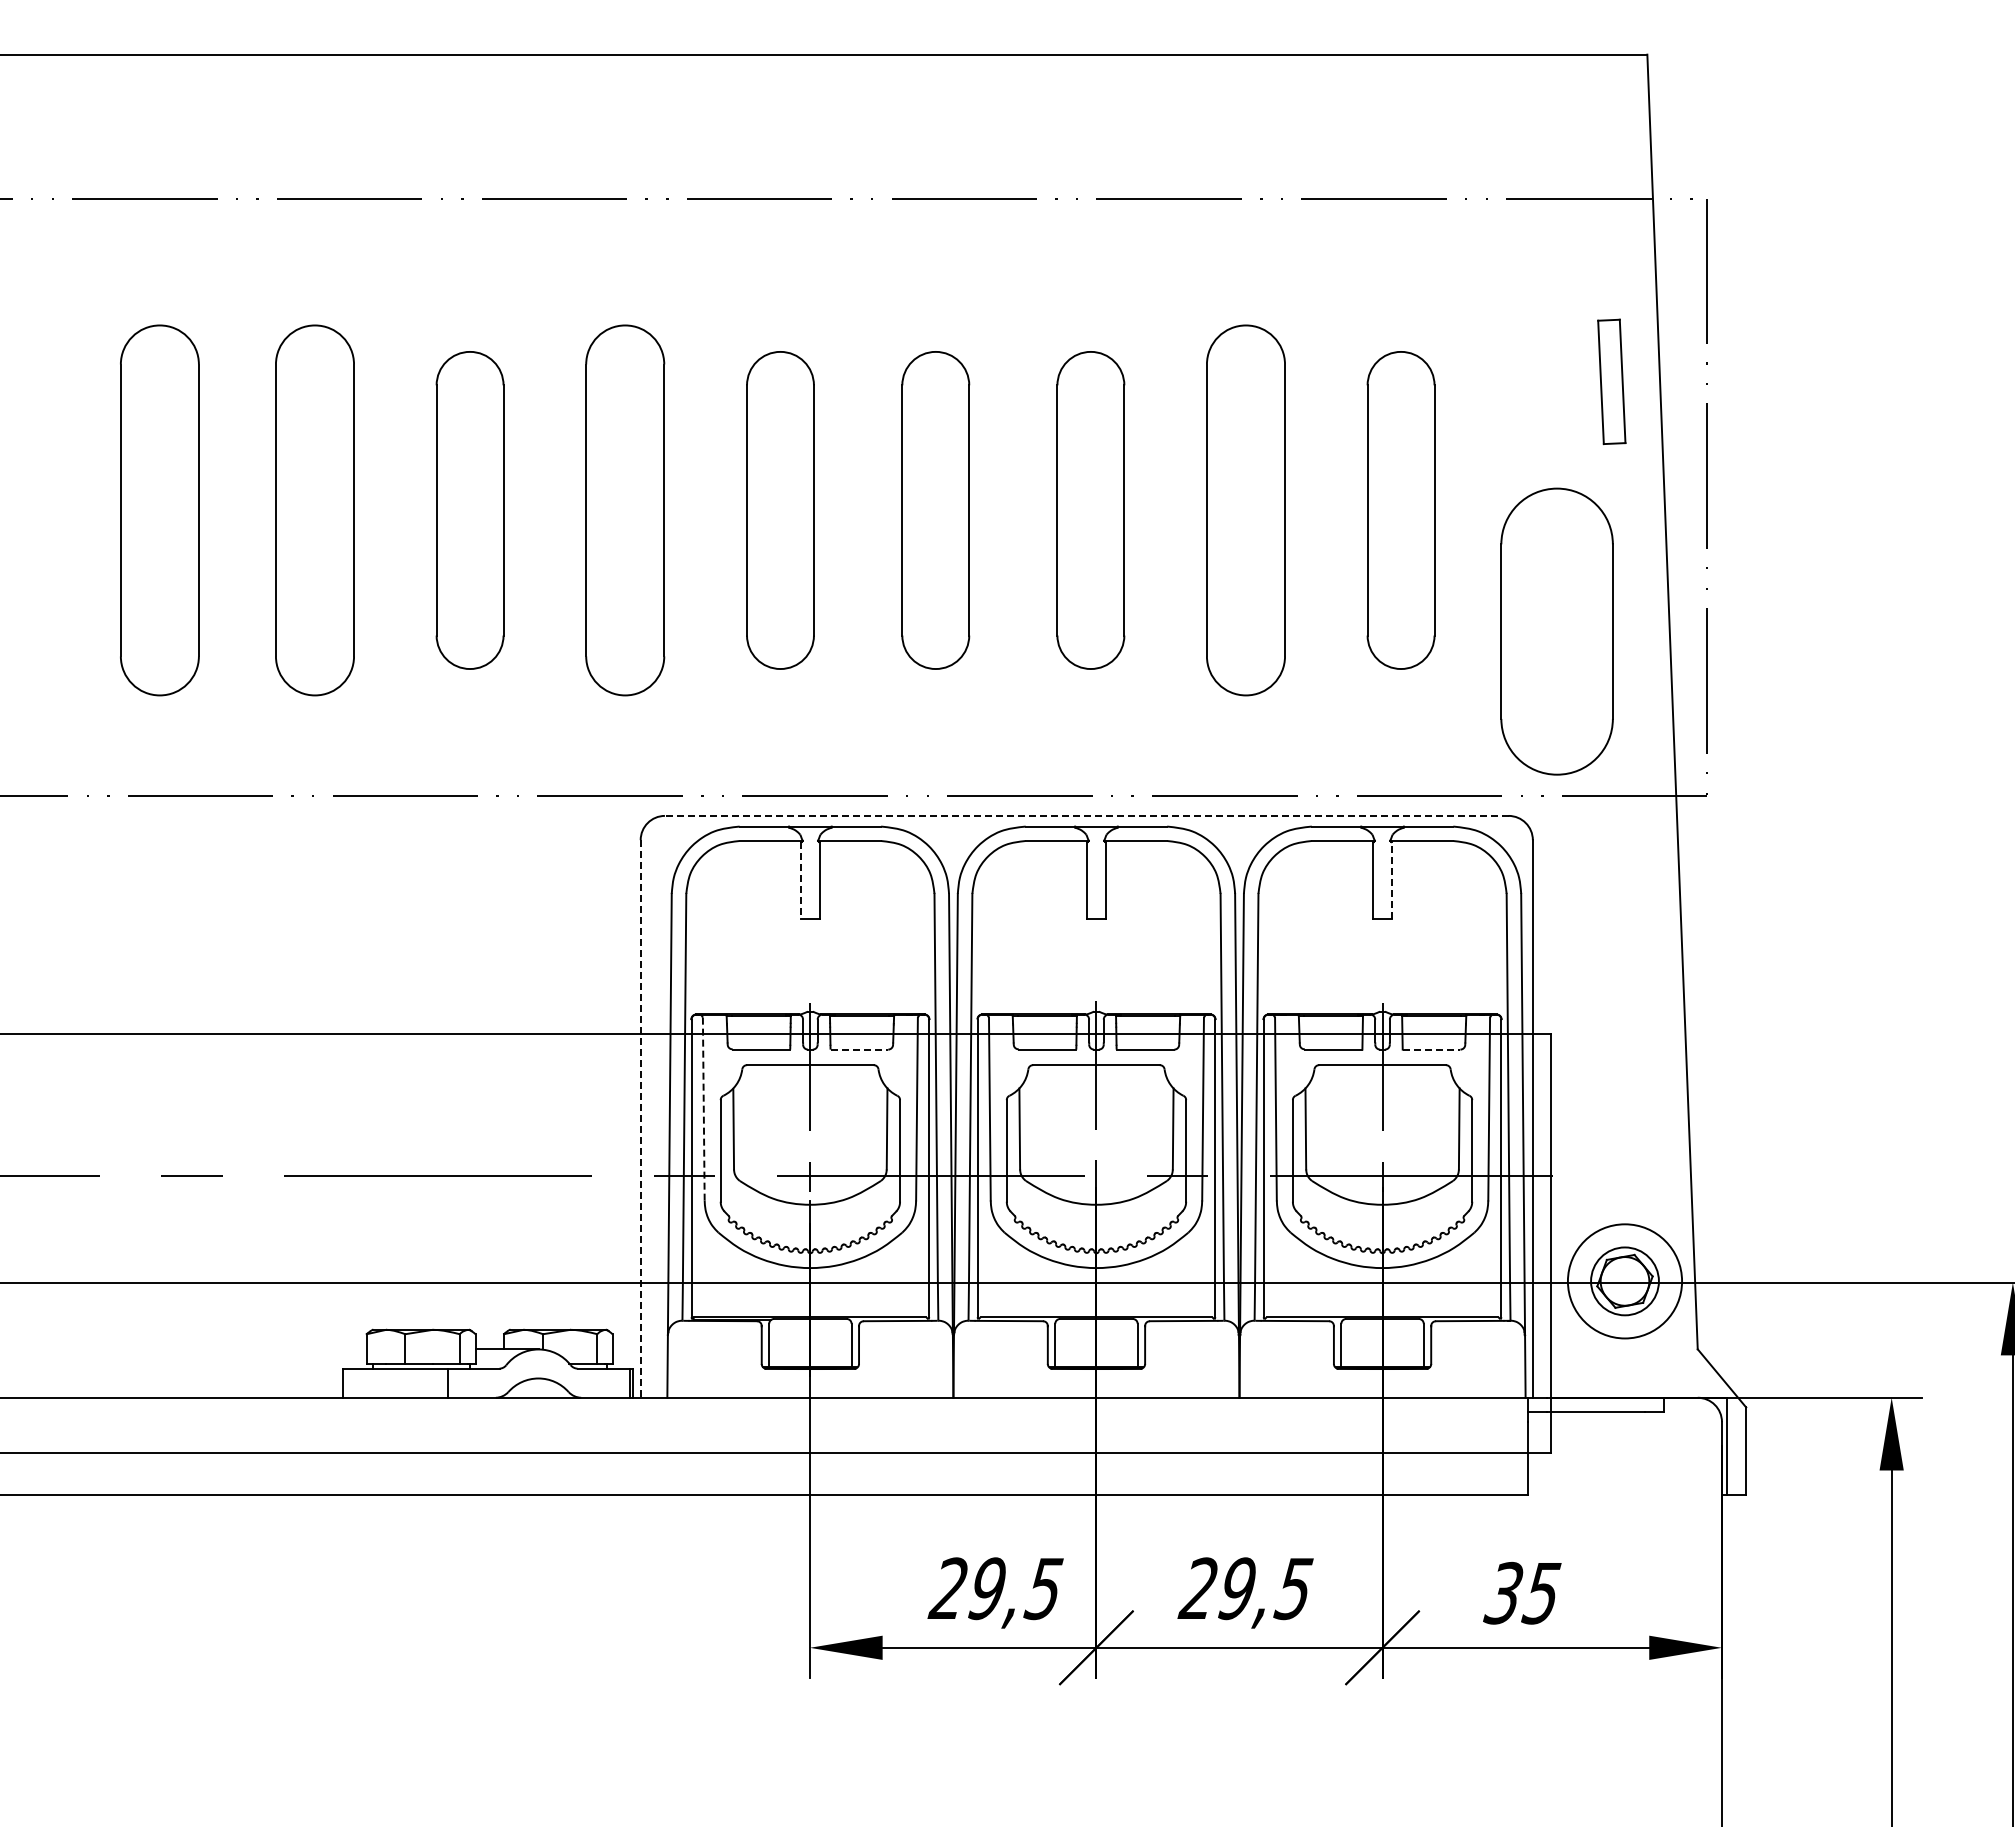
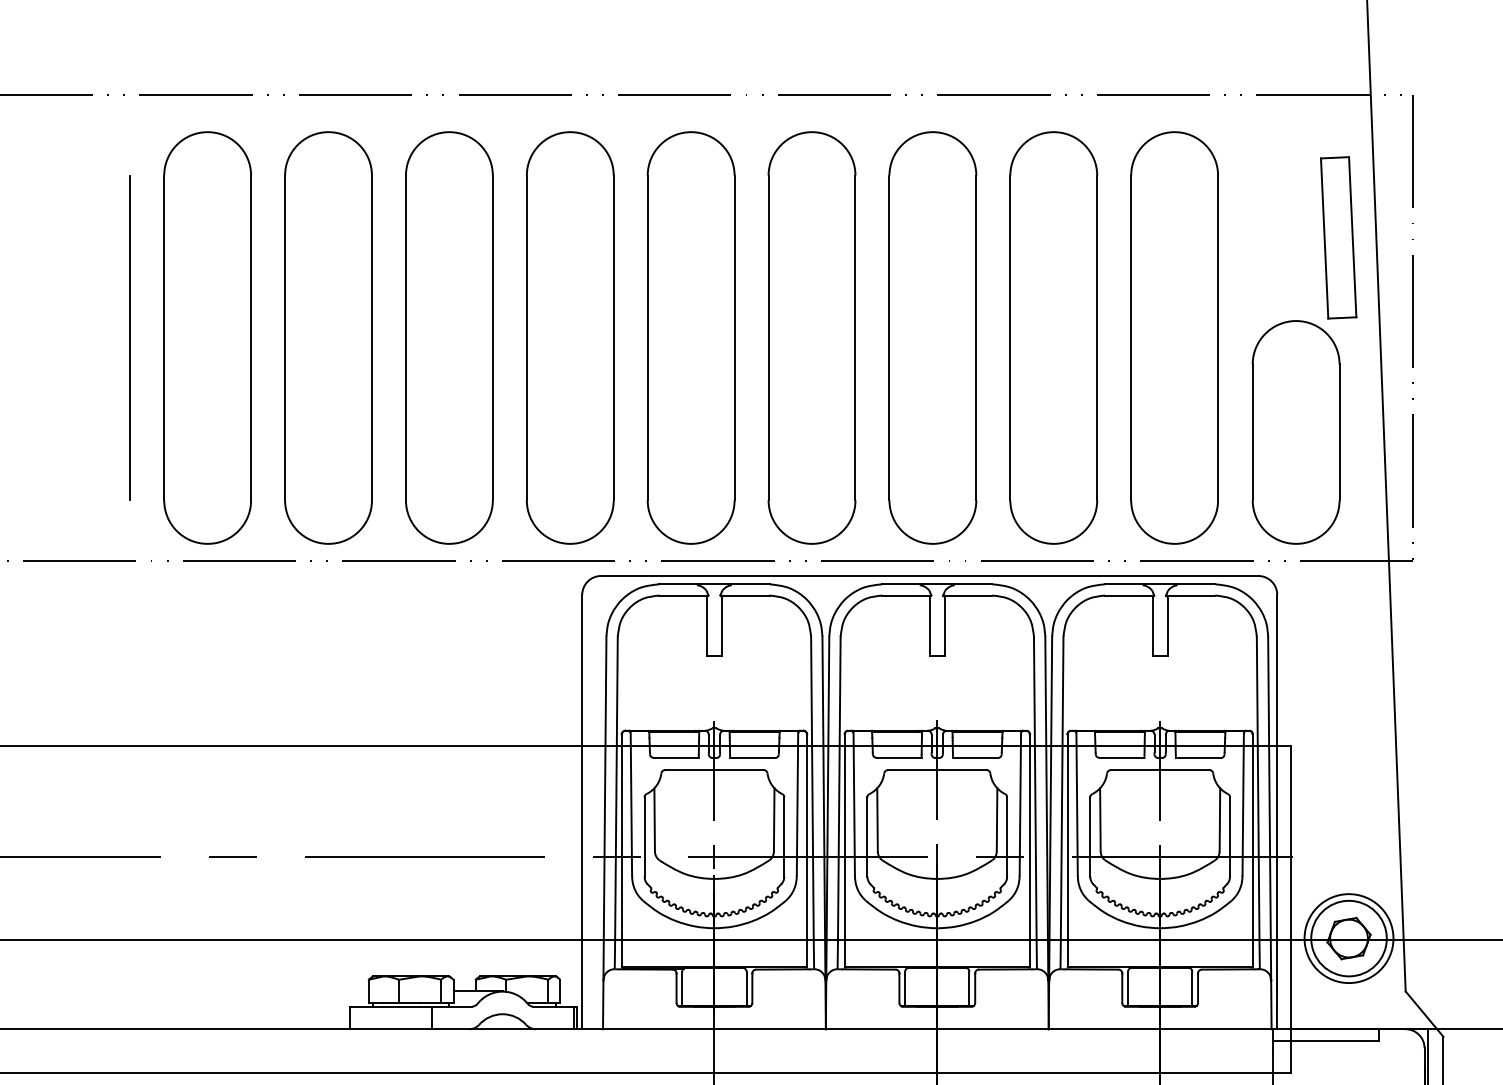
part: (1611, 381) -> (1338, 237), size x1.67
line: (60, 509) -> (130, 337), added
part: (159, 510) -> (207, 338), size x1.43
part: (314, 510) -> (328, 338), size x1.43
part: (469, 510) -> (448, 338), size x1.67
part: (624, 510) -> (569, 338), size x1.43
part: (780, 510) -> (691, 338), size x1.67
part: (935, 510) -> (811, 338), size x1.67
part: (1090, 510) -> (932, 338), size x1.67
part: (1245, 510) -> (1053, 338), size x1.43
part: (1400, 510) -> (1174, 338), size x1.67
line: (1086, 815) -> (929, 575), dashed -> solid
line: (1392, 879) -> (1167, 625), dashed -> solid
line: (800, 880) -> (706, 626), dashed -> solid
line: (859, 1049) -> (752, 757), dashed -> solid
line: (1431, 1049) -> (1198, 757), dashed -> solid
line: (703, 1109) -> (631, 804), dashed -> solid
line: (640, 1118) -> (582, 811), dashed -> solid
circle: (1624, 1280) -> (1348, 937), size x1.43

